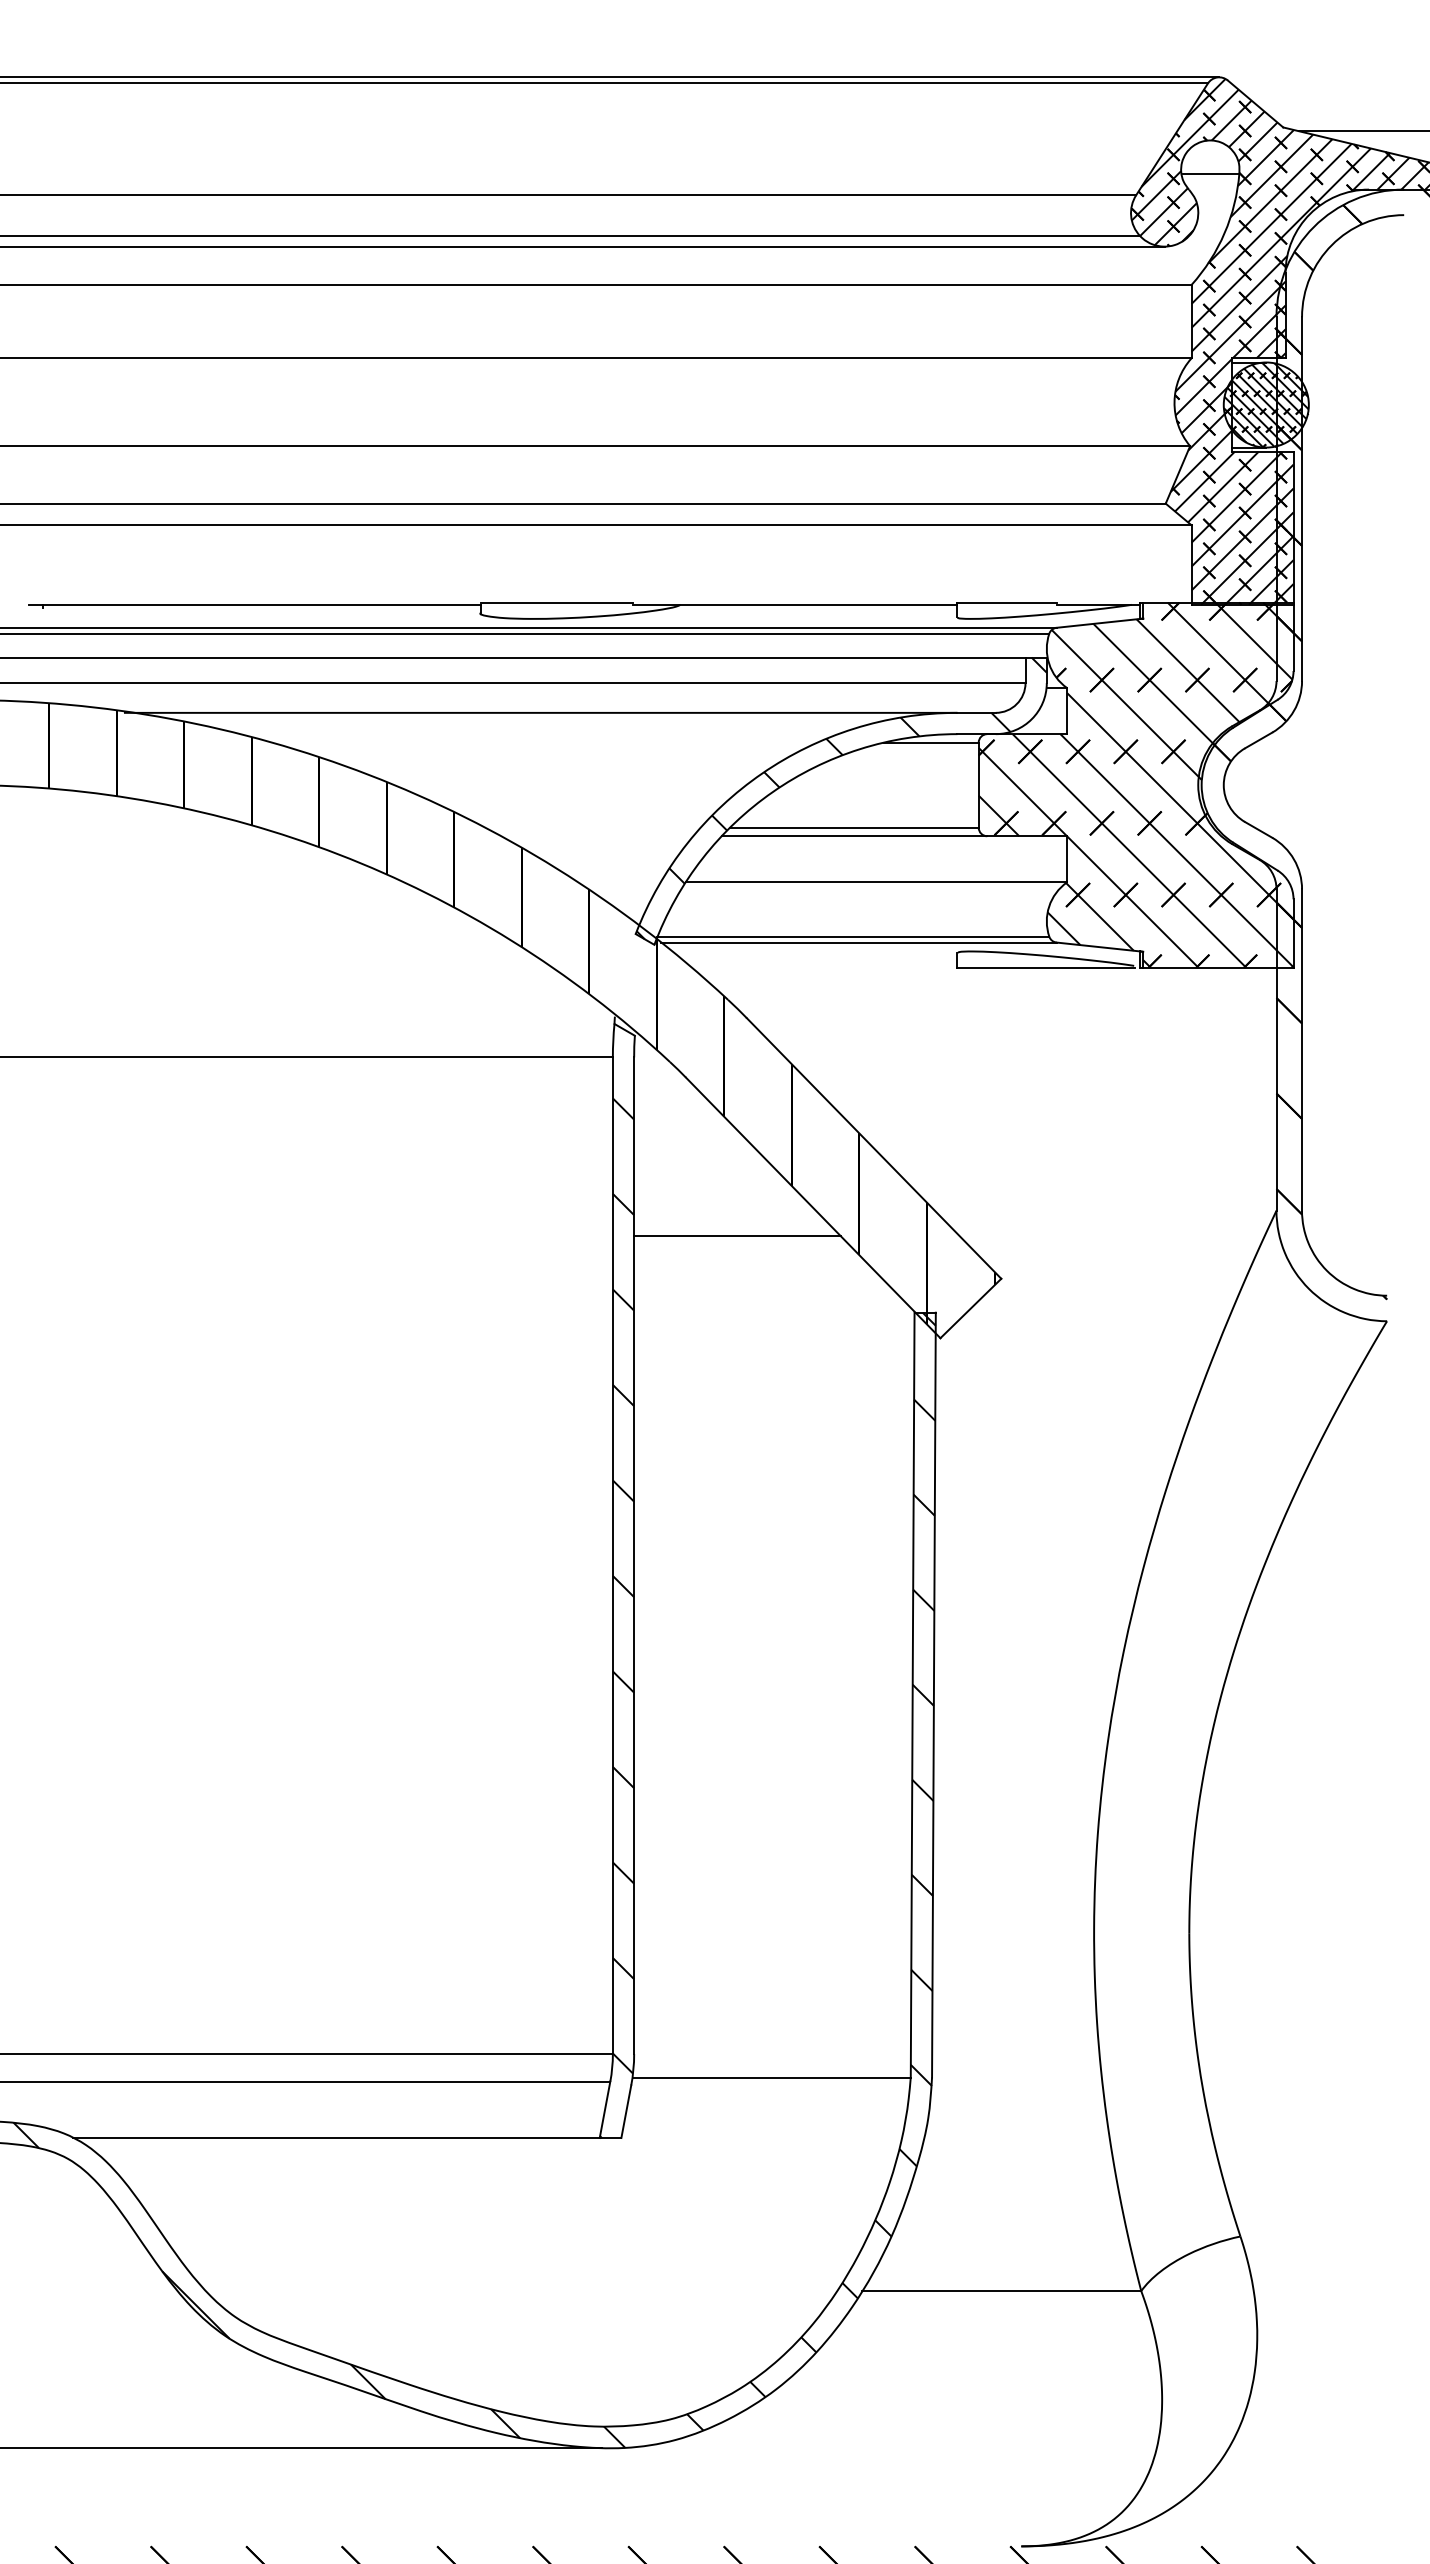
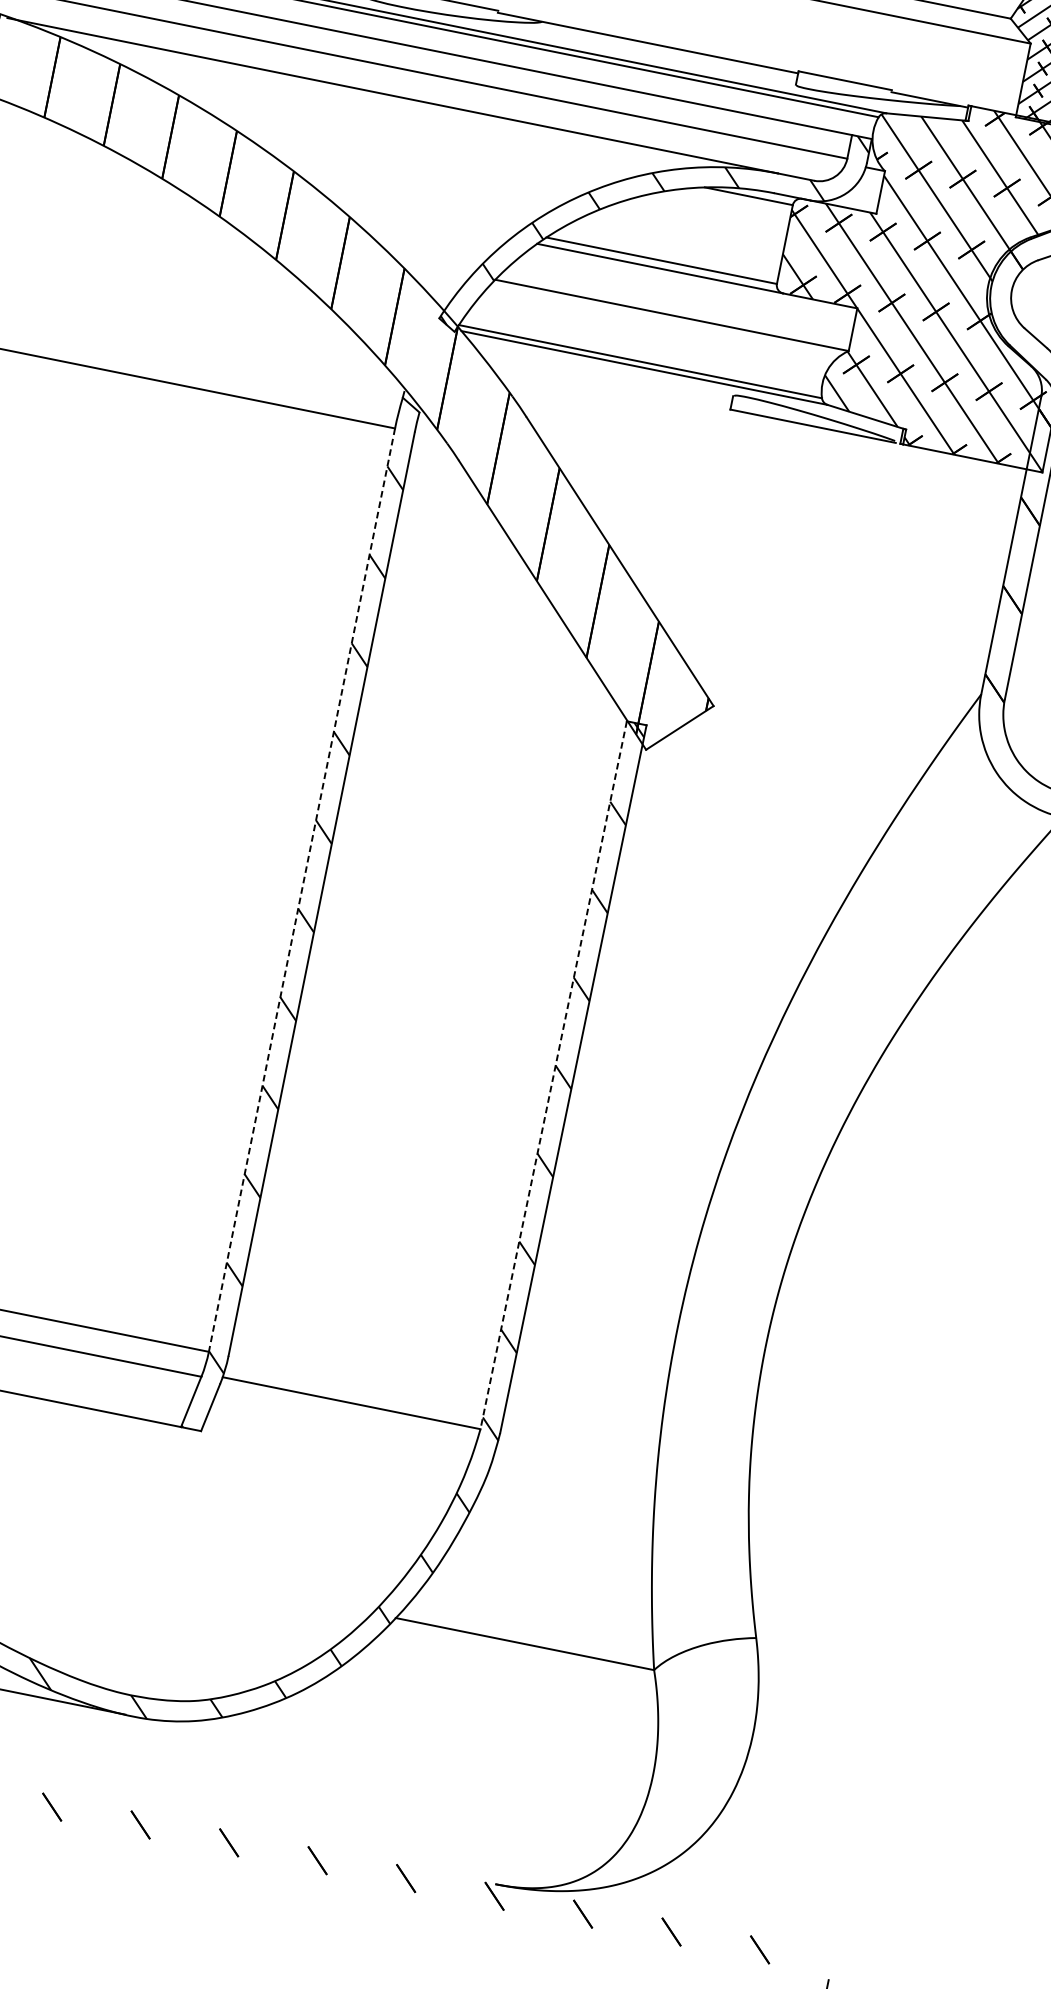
line: (737, 1236) -> (477, 617), removed
line: (612, 1556) -> (301, 890), solid -> dashed
line: (912, 1695) -> (553, 1075), solid -> dashed

